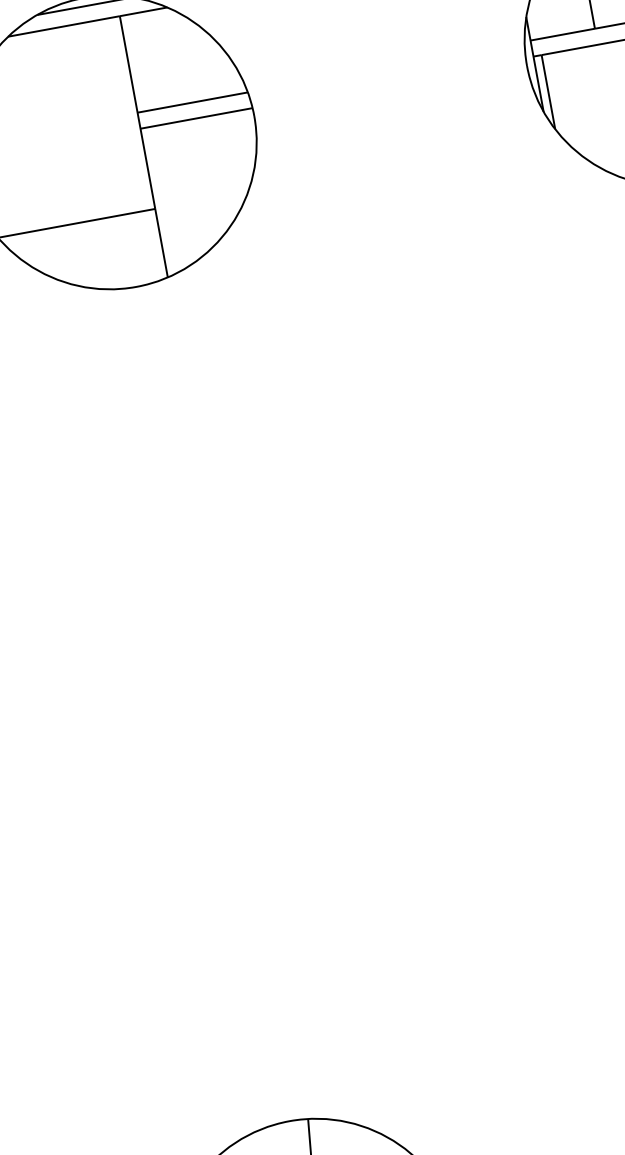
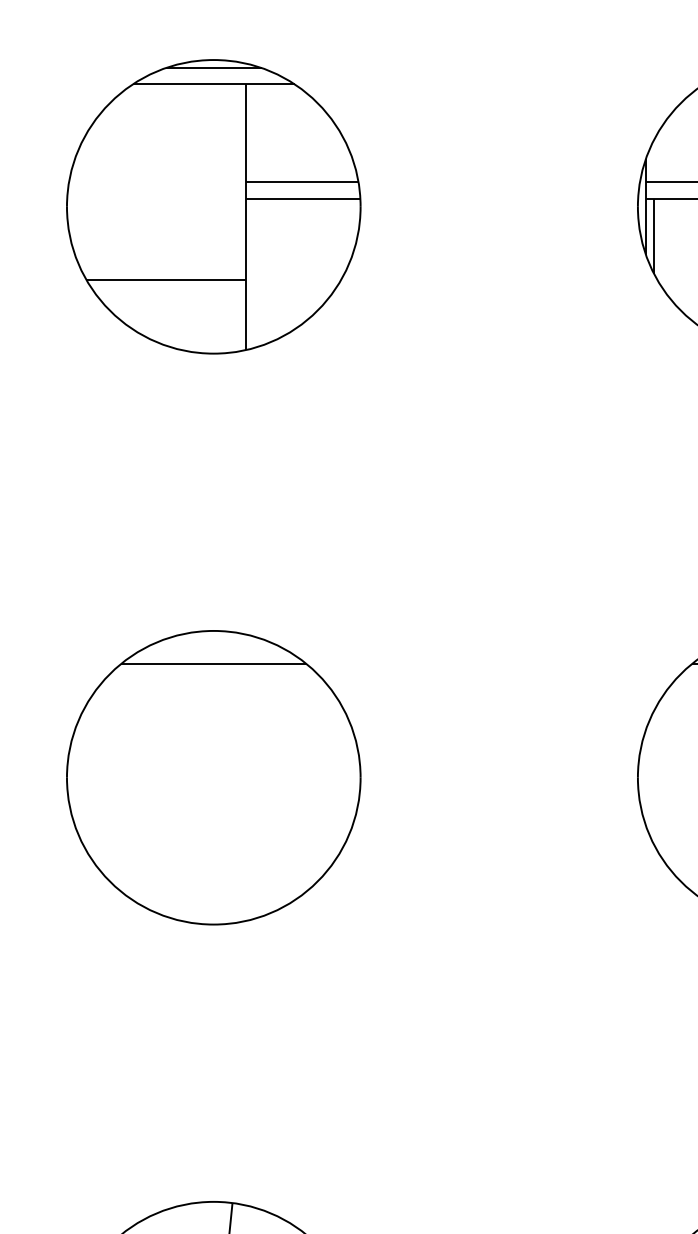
part: (212, 703) -> (213, 777), added

